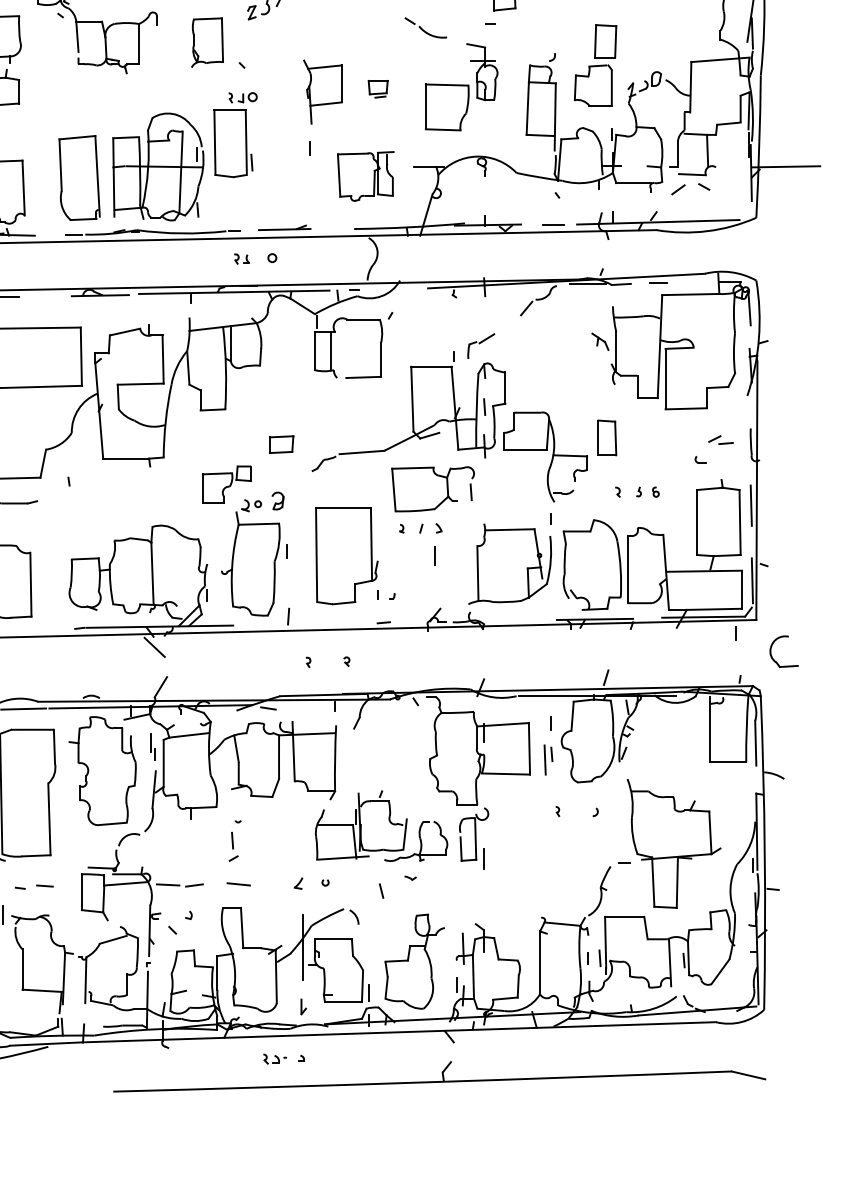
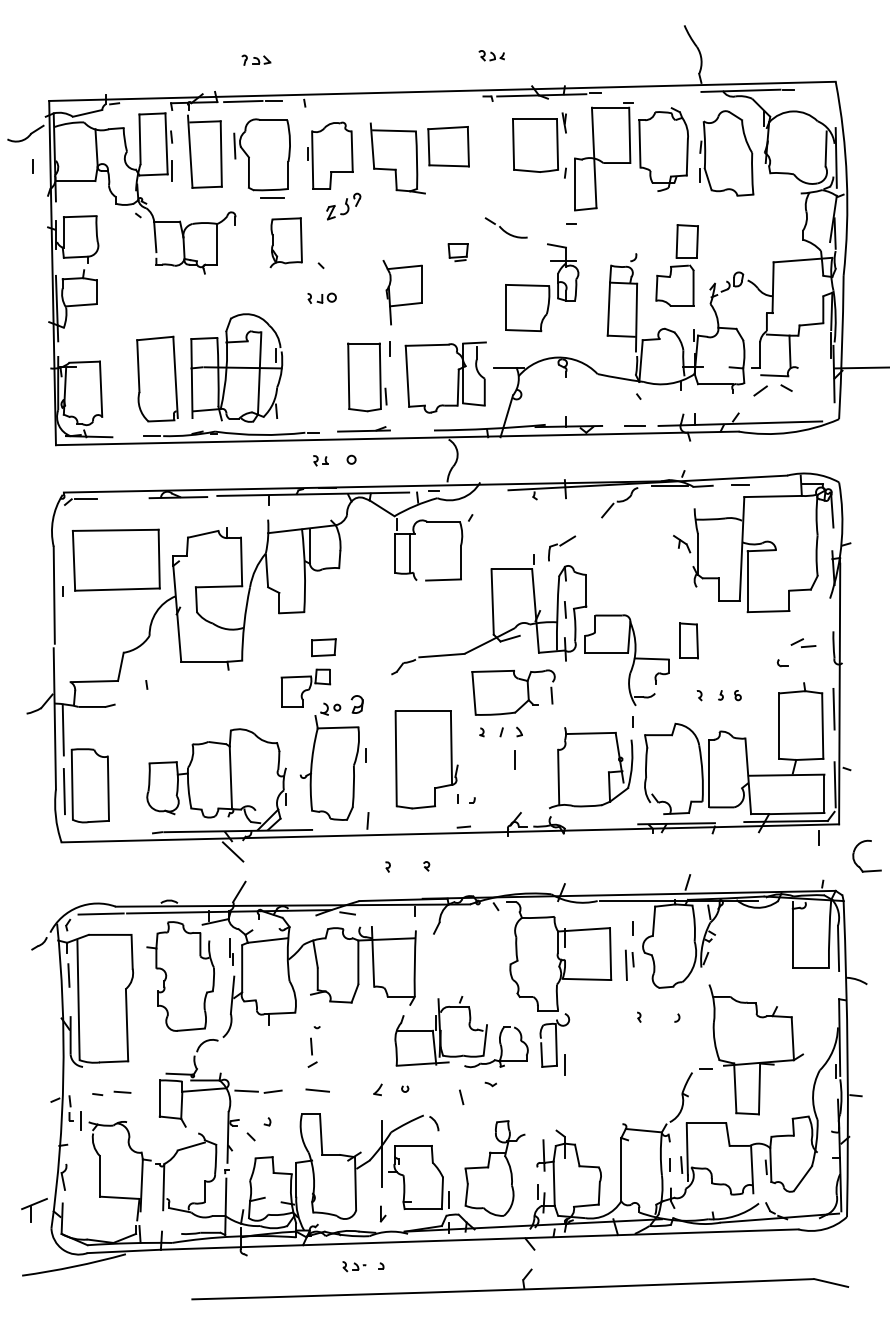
part: (377, 89) -> (457, 252), moved
part: (233, 143) -> (367, 377), moved
part: (365, 176) -> (445, 377), size x1.43
part: (281, 444) -> (323, 647), moved

